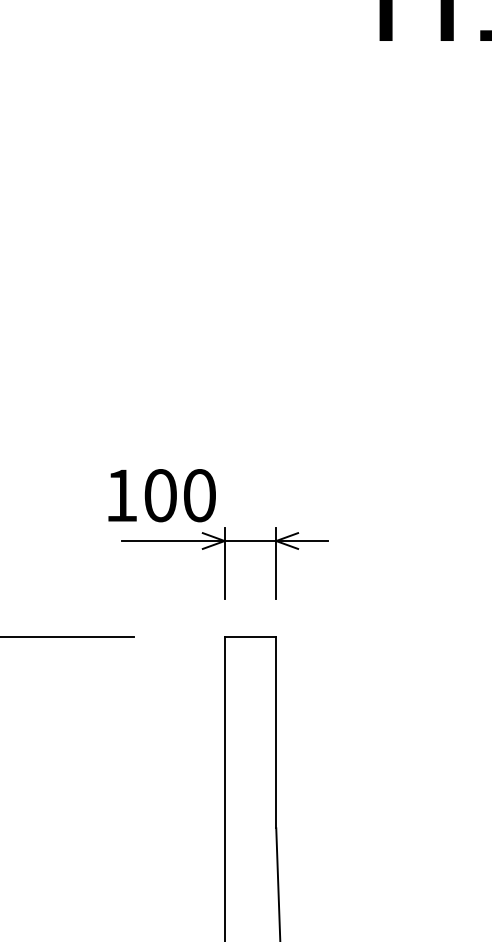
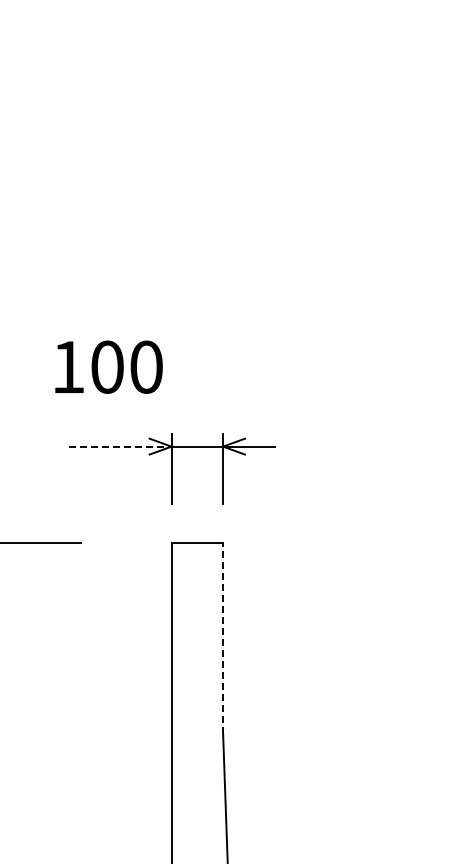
text: (161, 495) -> (108, 367), moved
line: (173, 541) -> (120, 447), solid -> dashed
line: (276, 732) -> (223, 638), solid -> dashed

